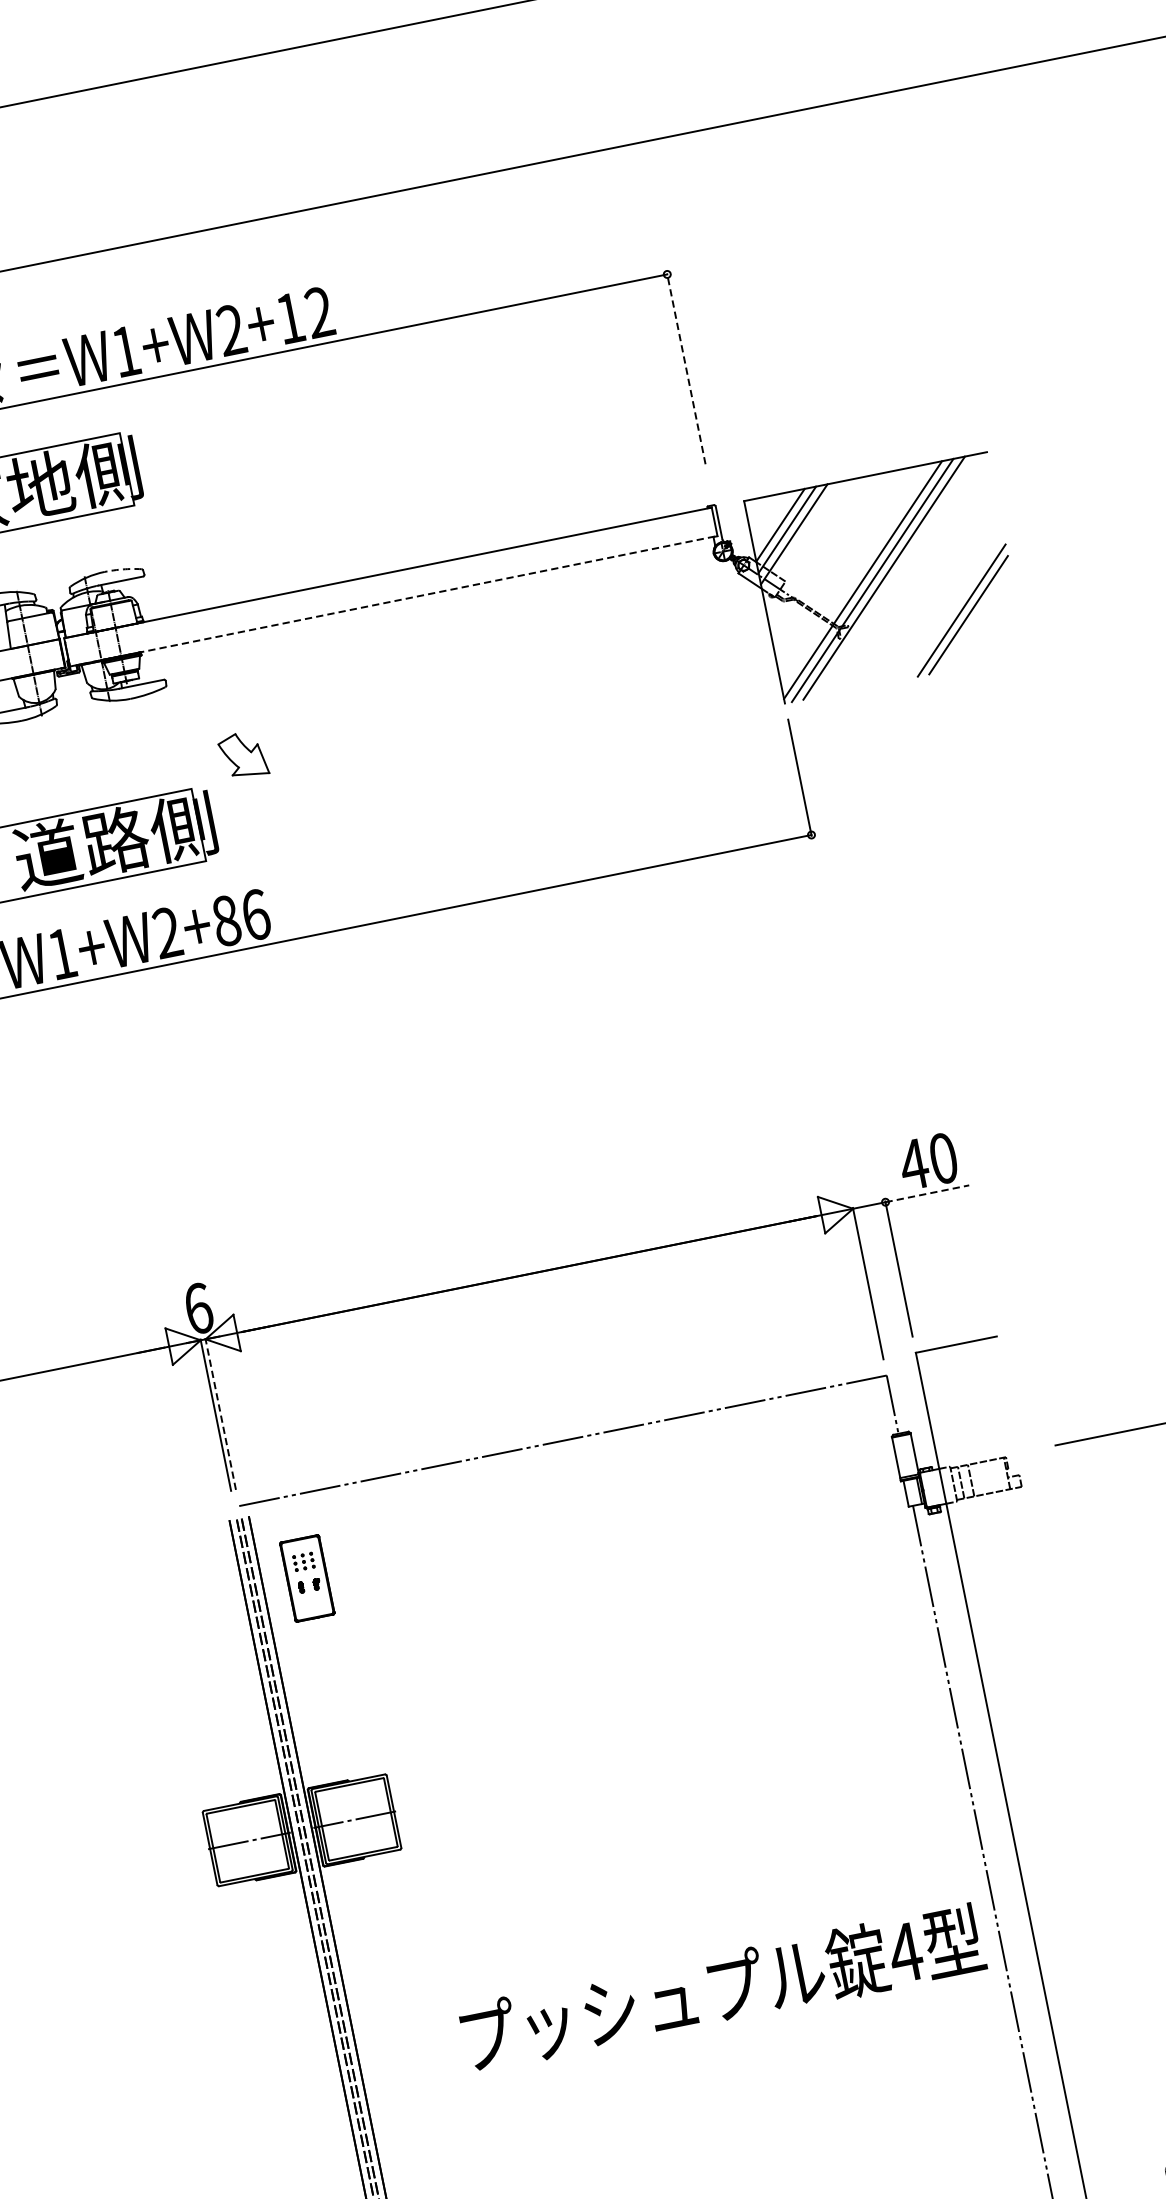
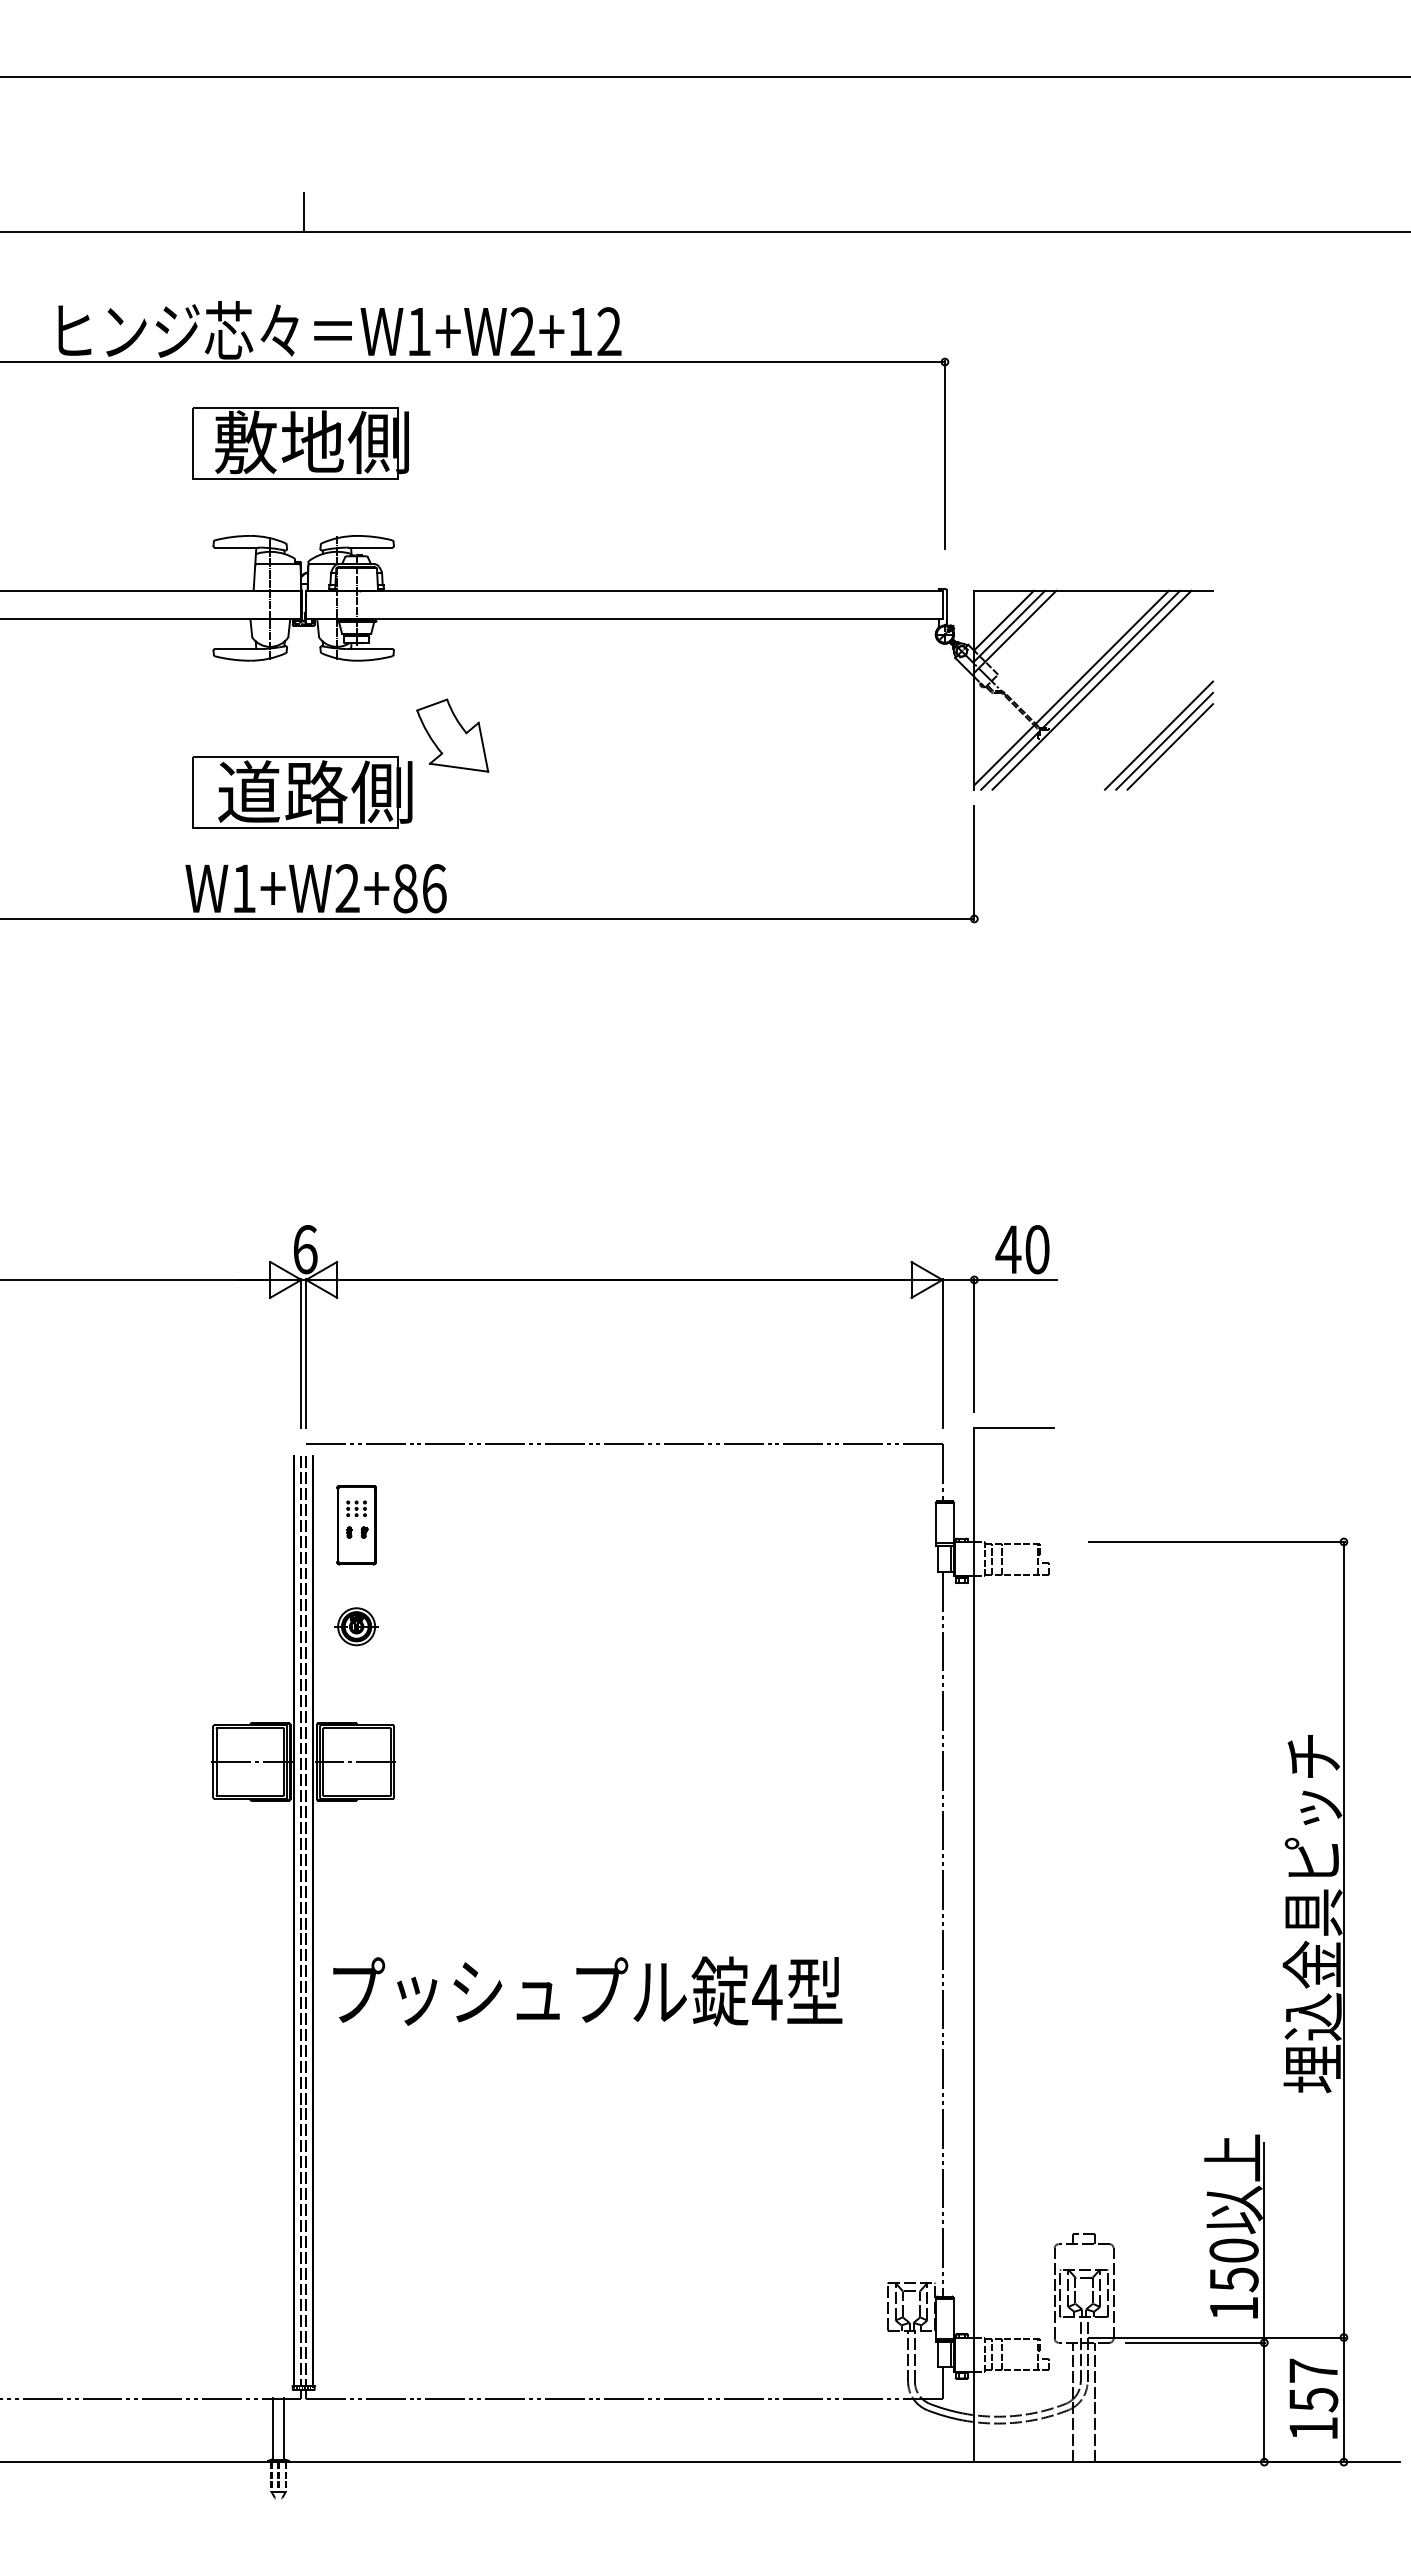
line: (685, 368) -> (944, 454), dashed -> solid
arc: (122, 569) -> (374, 537), dashed -> solid
line: (393, 601) -> (624, 618), dashed -> solid
line: (975, 619) -> (1170, 746), added
part: (242, 755) -> (452, 735), size x1.67
line: (928, 1193) -> (1016, 1279), dashed -> solid
line: (221, 1414) -> (306, 1353), dashed -> solid
part: (327, 1681) -> (356, 1626), added
text: (722, 1988) -> (587, 1991), moved

